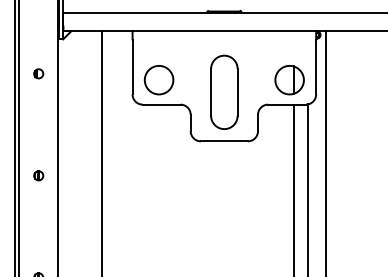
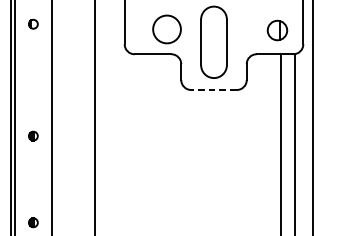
circle: (158, 80) -> (166, 29), moved
part: (289, 80) -> (277, 30), size x0.7
line: (223, 141) -> (213, 90), solid -> dashed
part: (38, 175) -> (33, 135), moved

